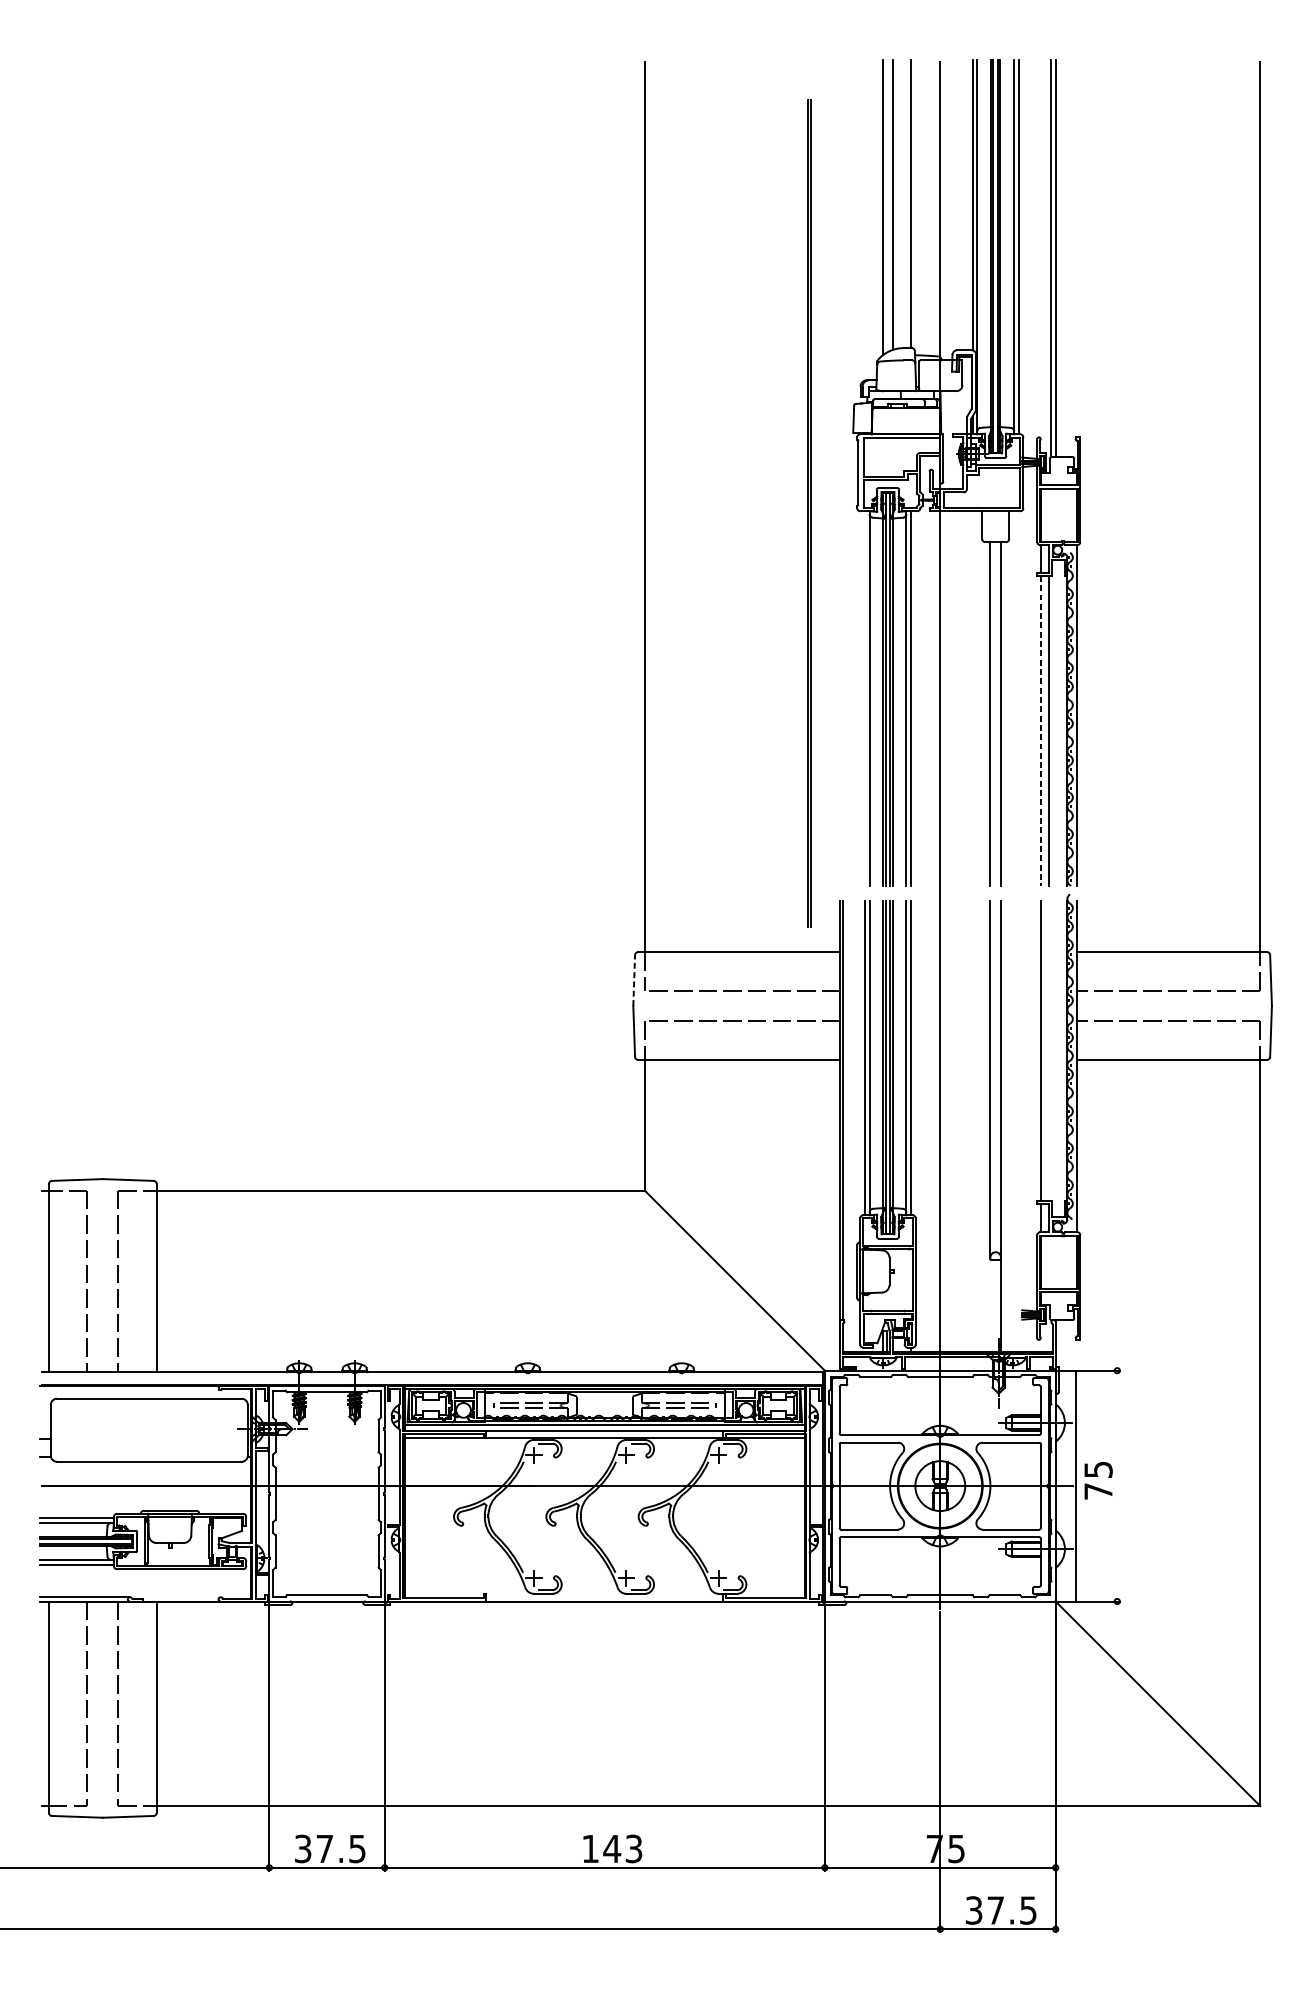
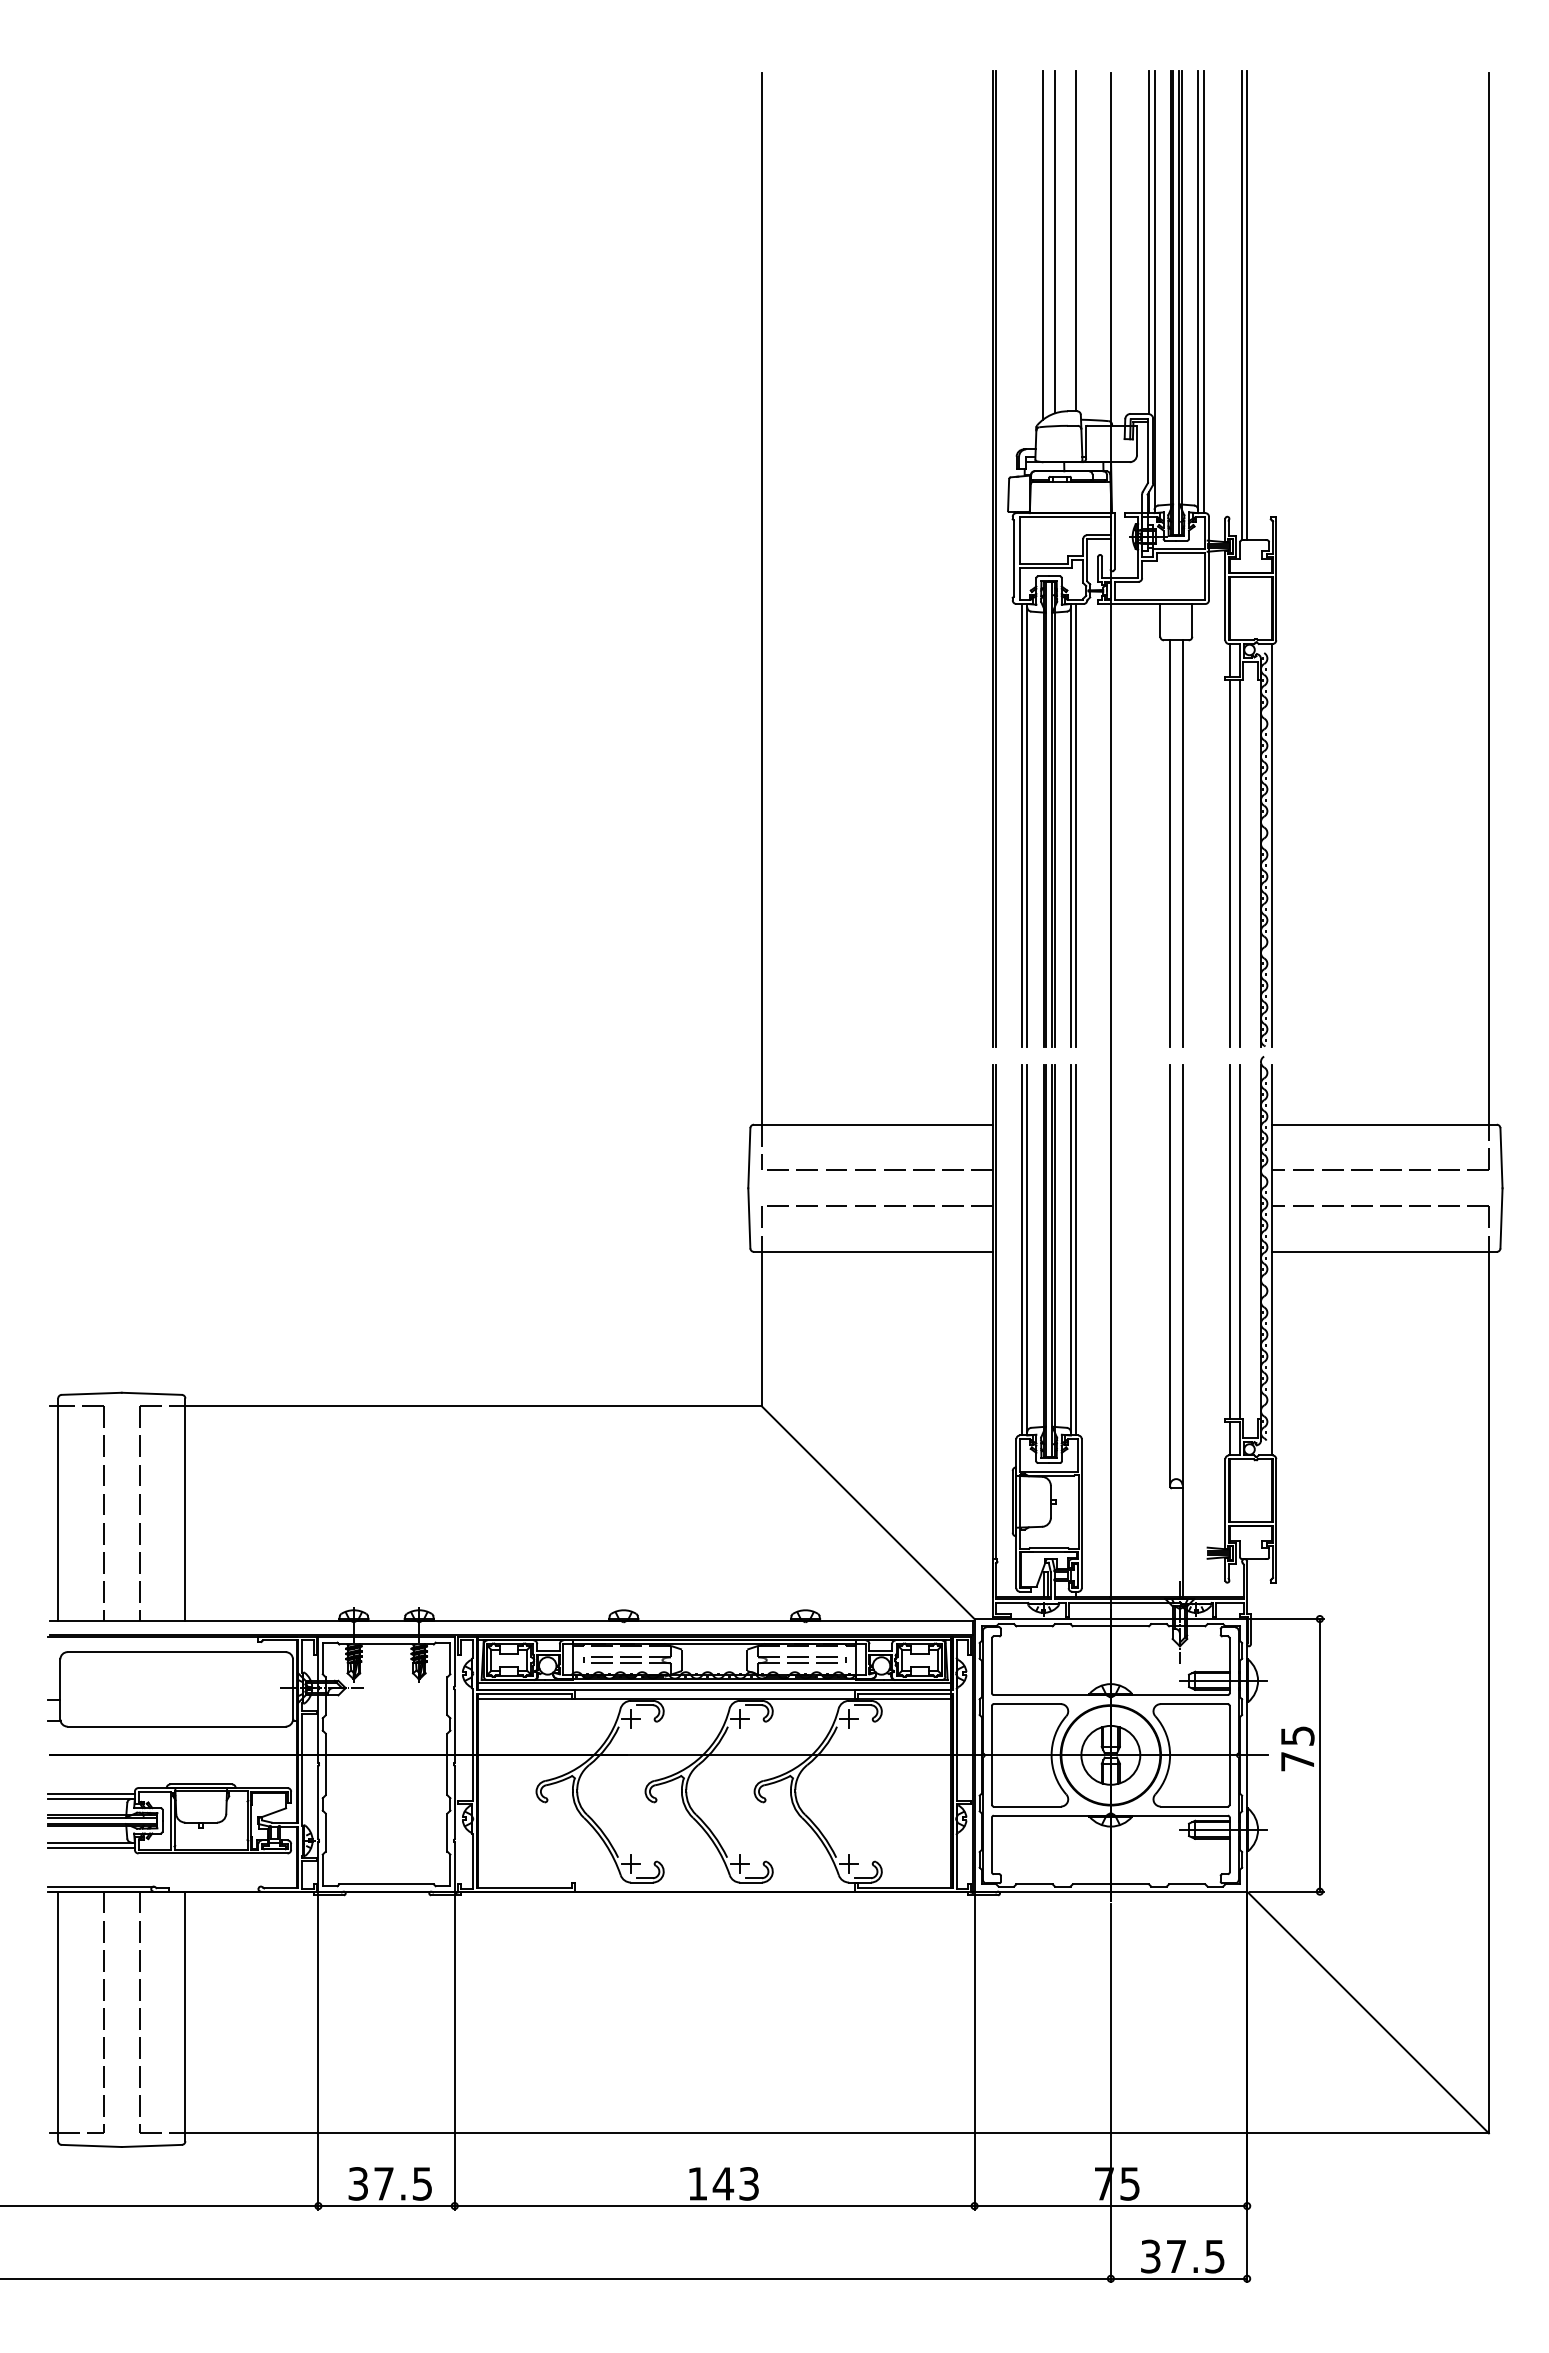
line: (808, 513) -> (993, 558), moved
line: (864, 698) -> (1021, 825), added
line: (1041, 730) -> (1230, 863), dashed -> solid
line: (634, 979) -> (749, 1157), dashed -> solid
line: (1049, 1051) -> (1239, 1241), added
line: (1075, 1486) -> (1319, 1755), moved

